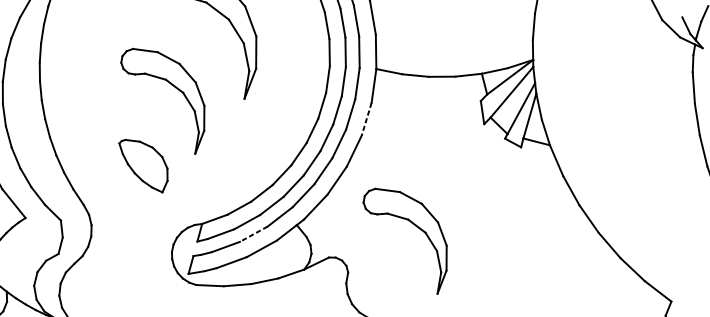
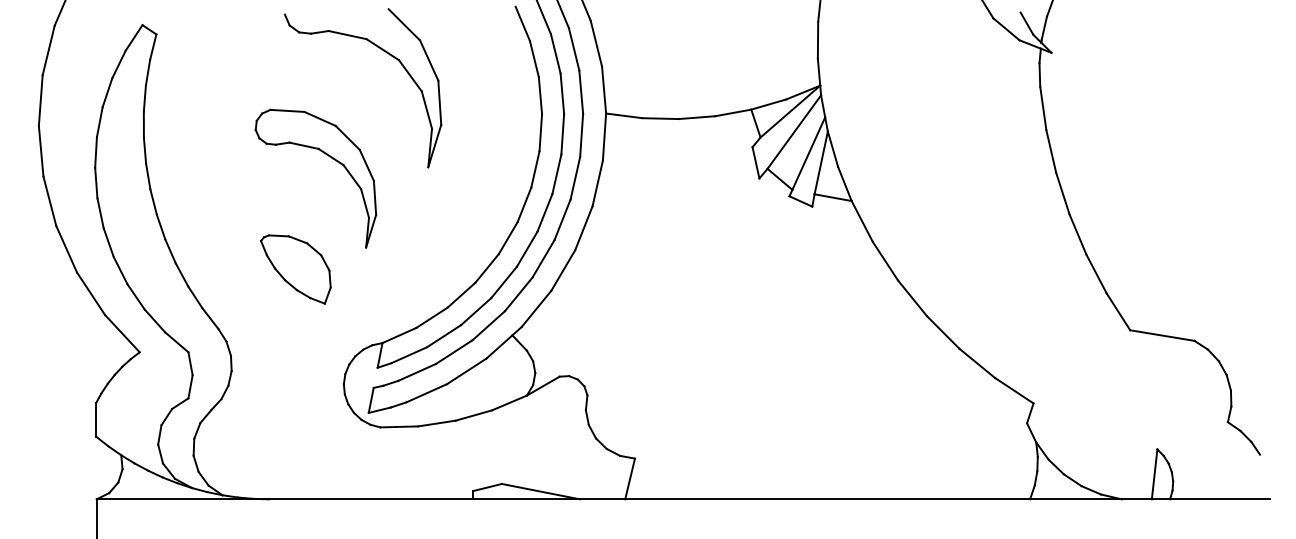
line: (366, 119) -> (597, 183), dashed -> solid
part: (415, 226) -> (675, 325), removed
line: (253, 234) -> (454, 352), dashed -> solid

